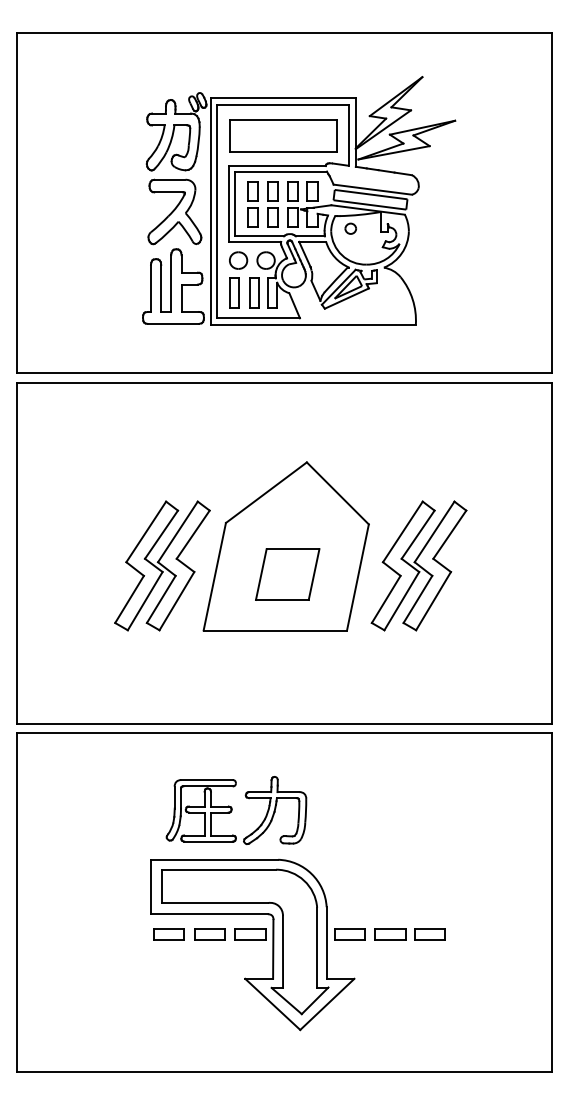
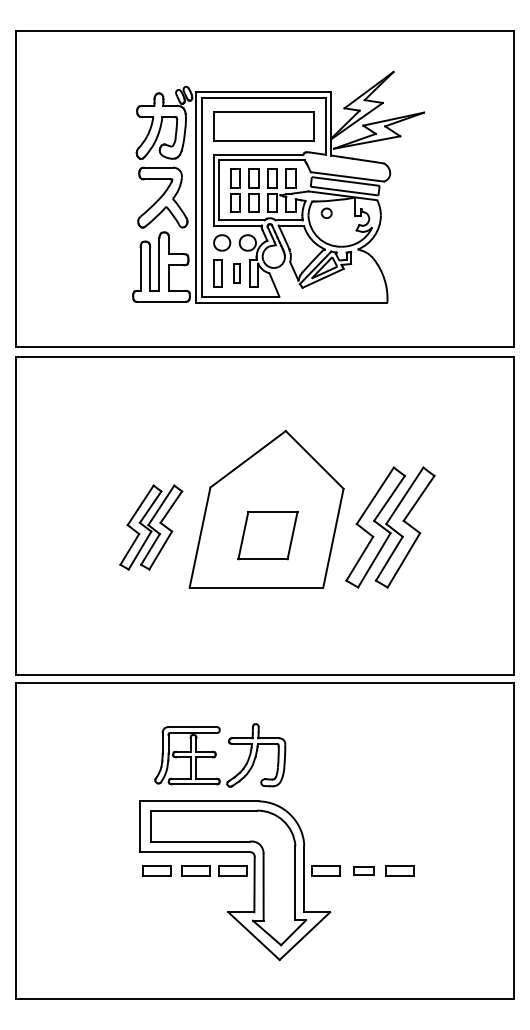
part: (254, 292) -> (237, 272), size x0.7
part: (162, 565) -> (151, 527), size x0.7
part: (390, 934) -> (363, 870), size x0.7

